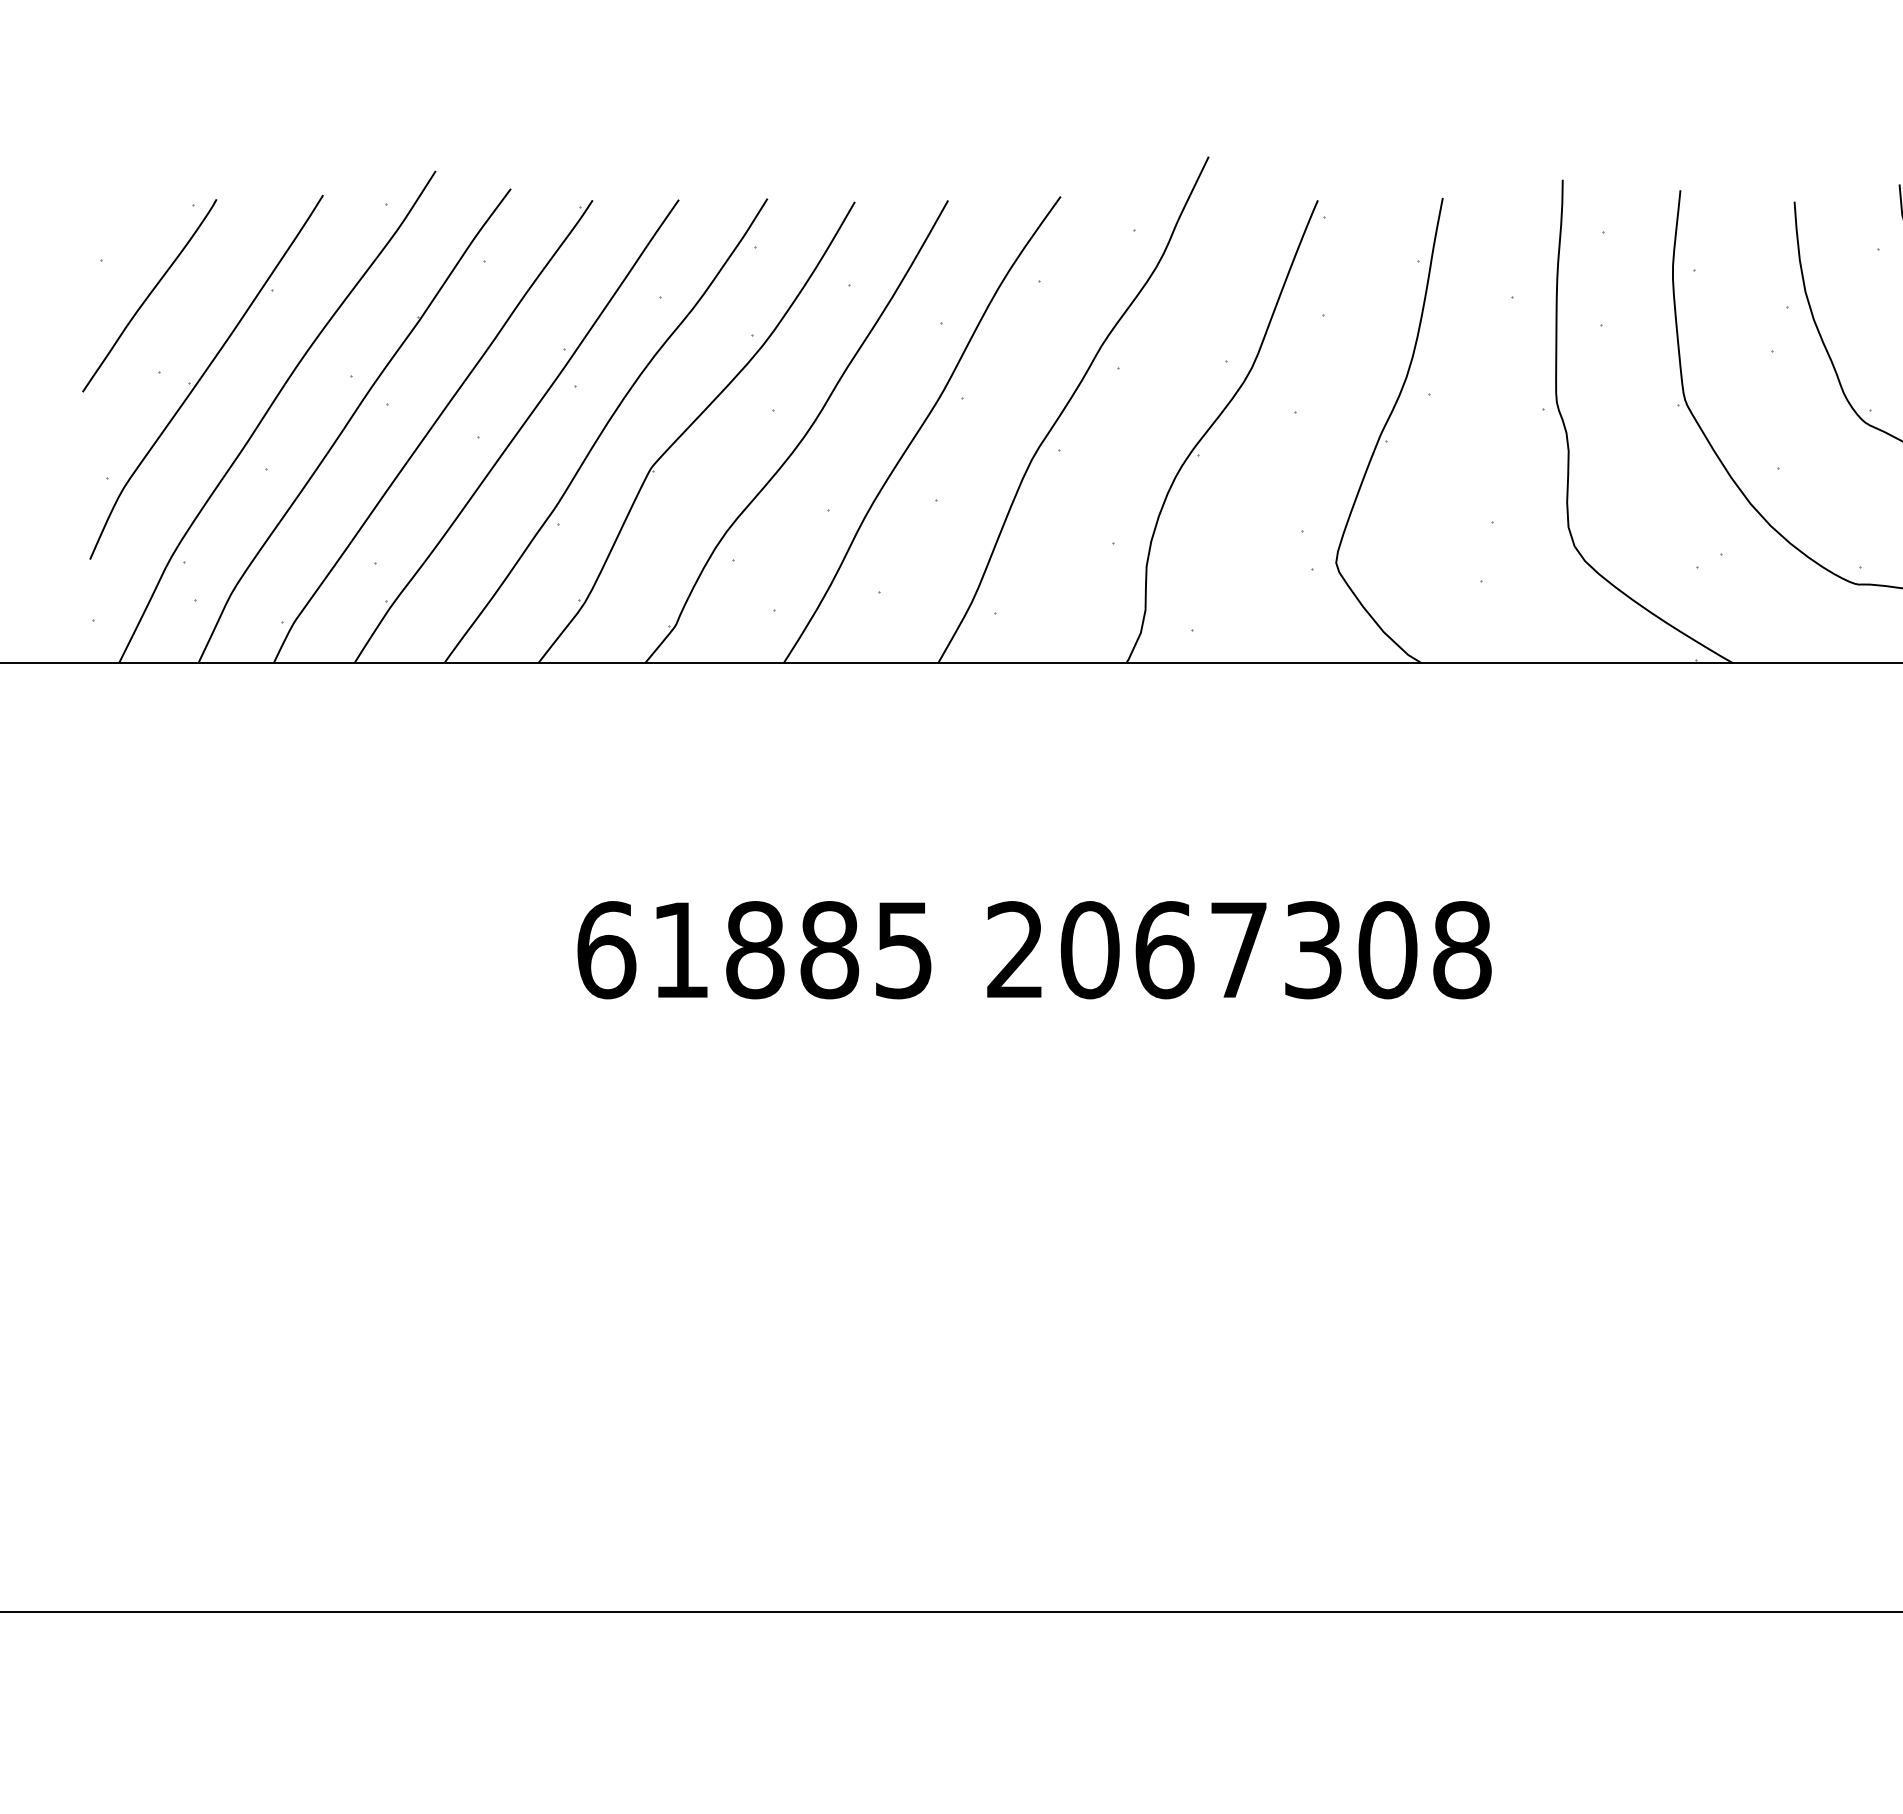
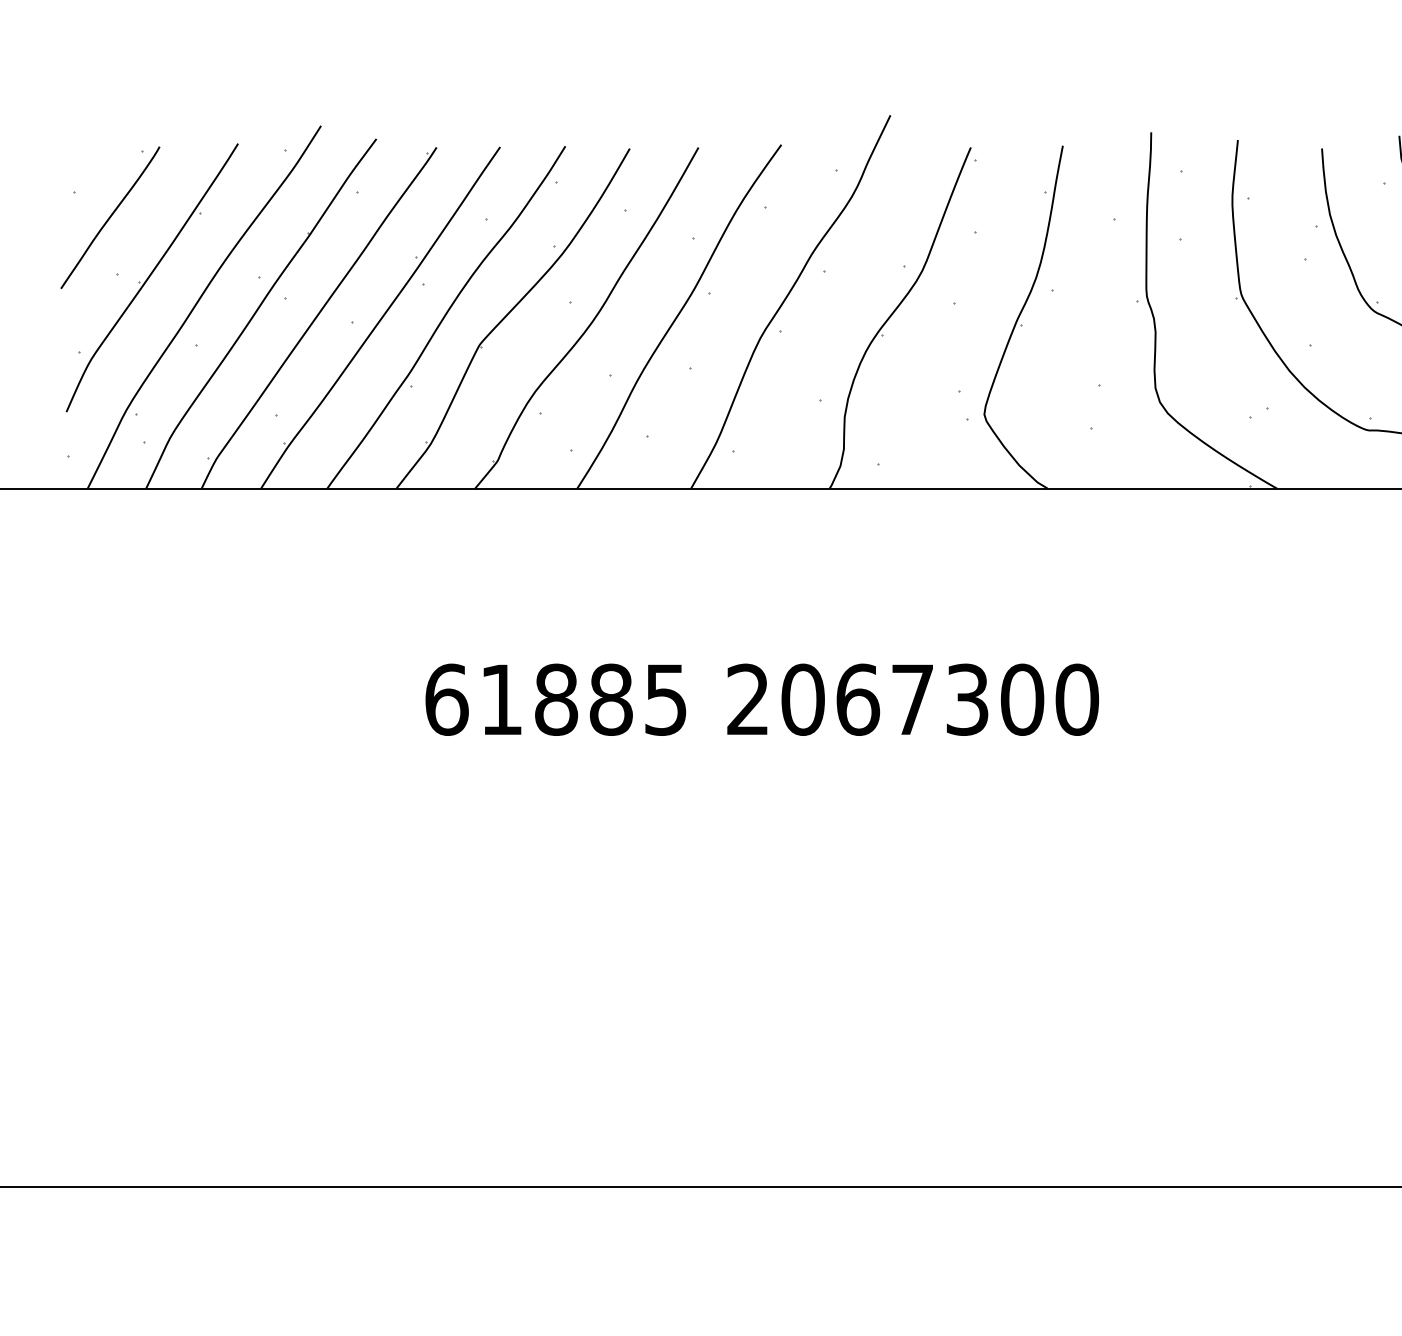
text: (1462, 950) -> (1077, 700), 2067308 -> 2067300

